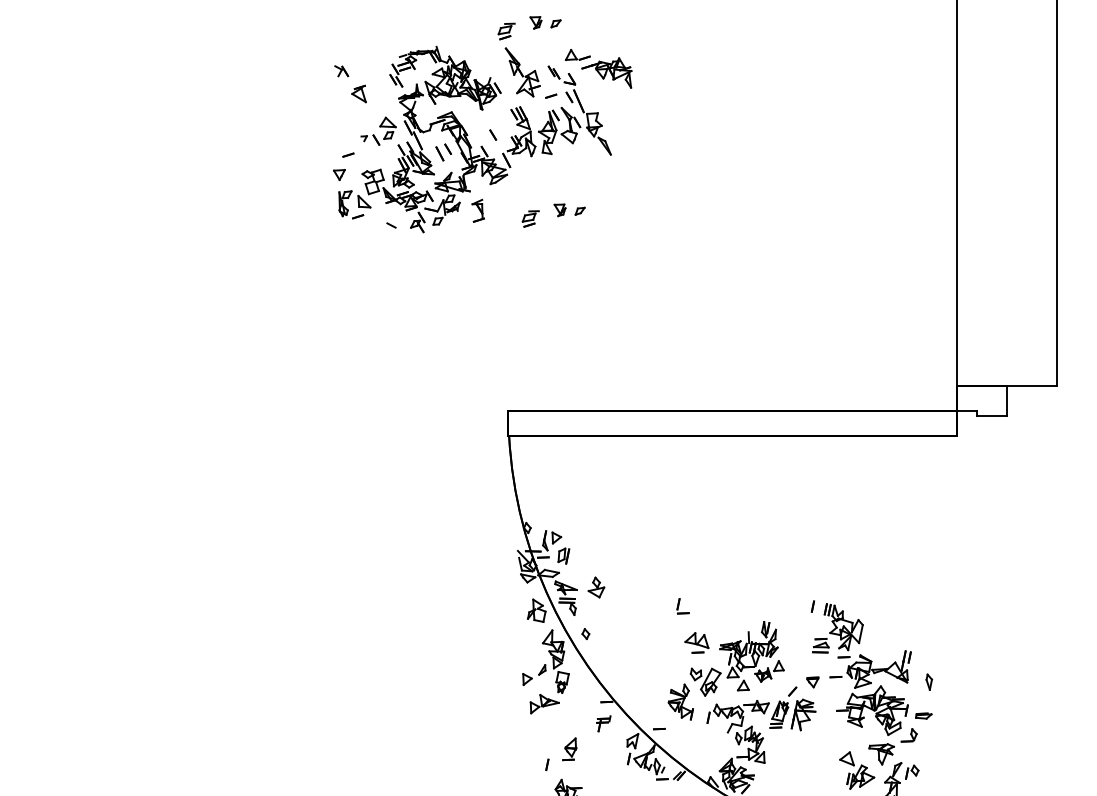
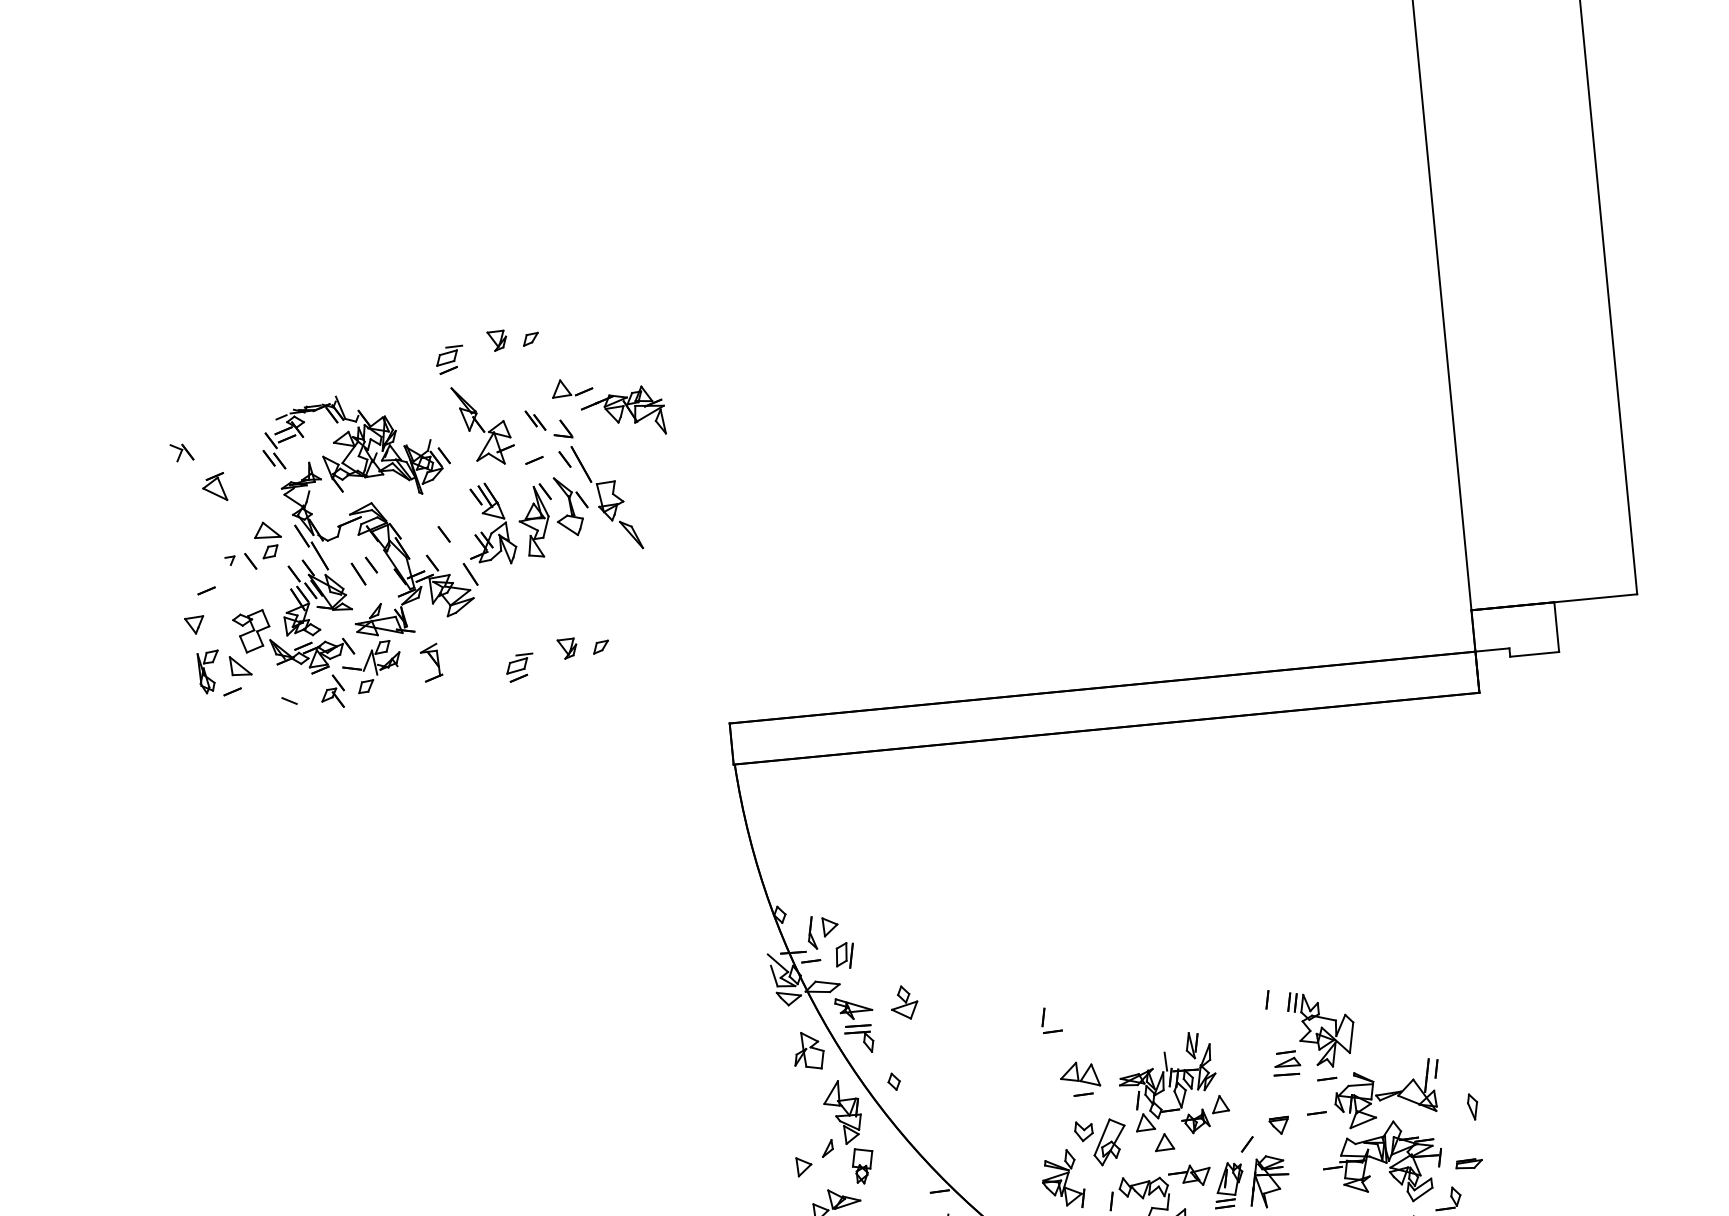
part: (489, 129) -> (437, 525), moved

